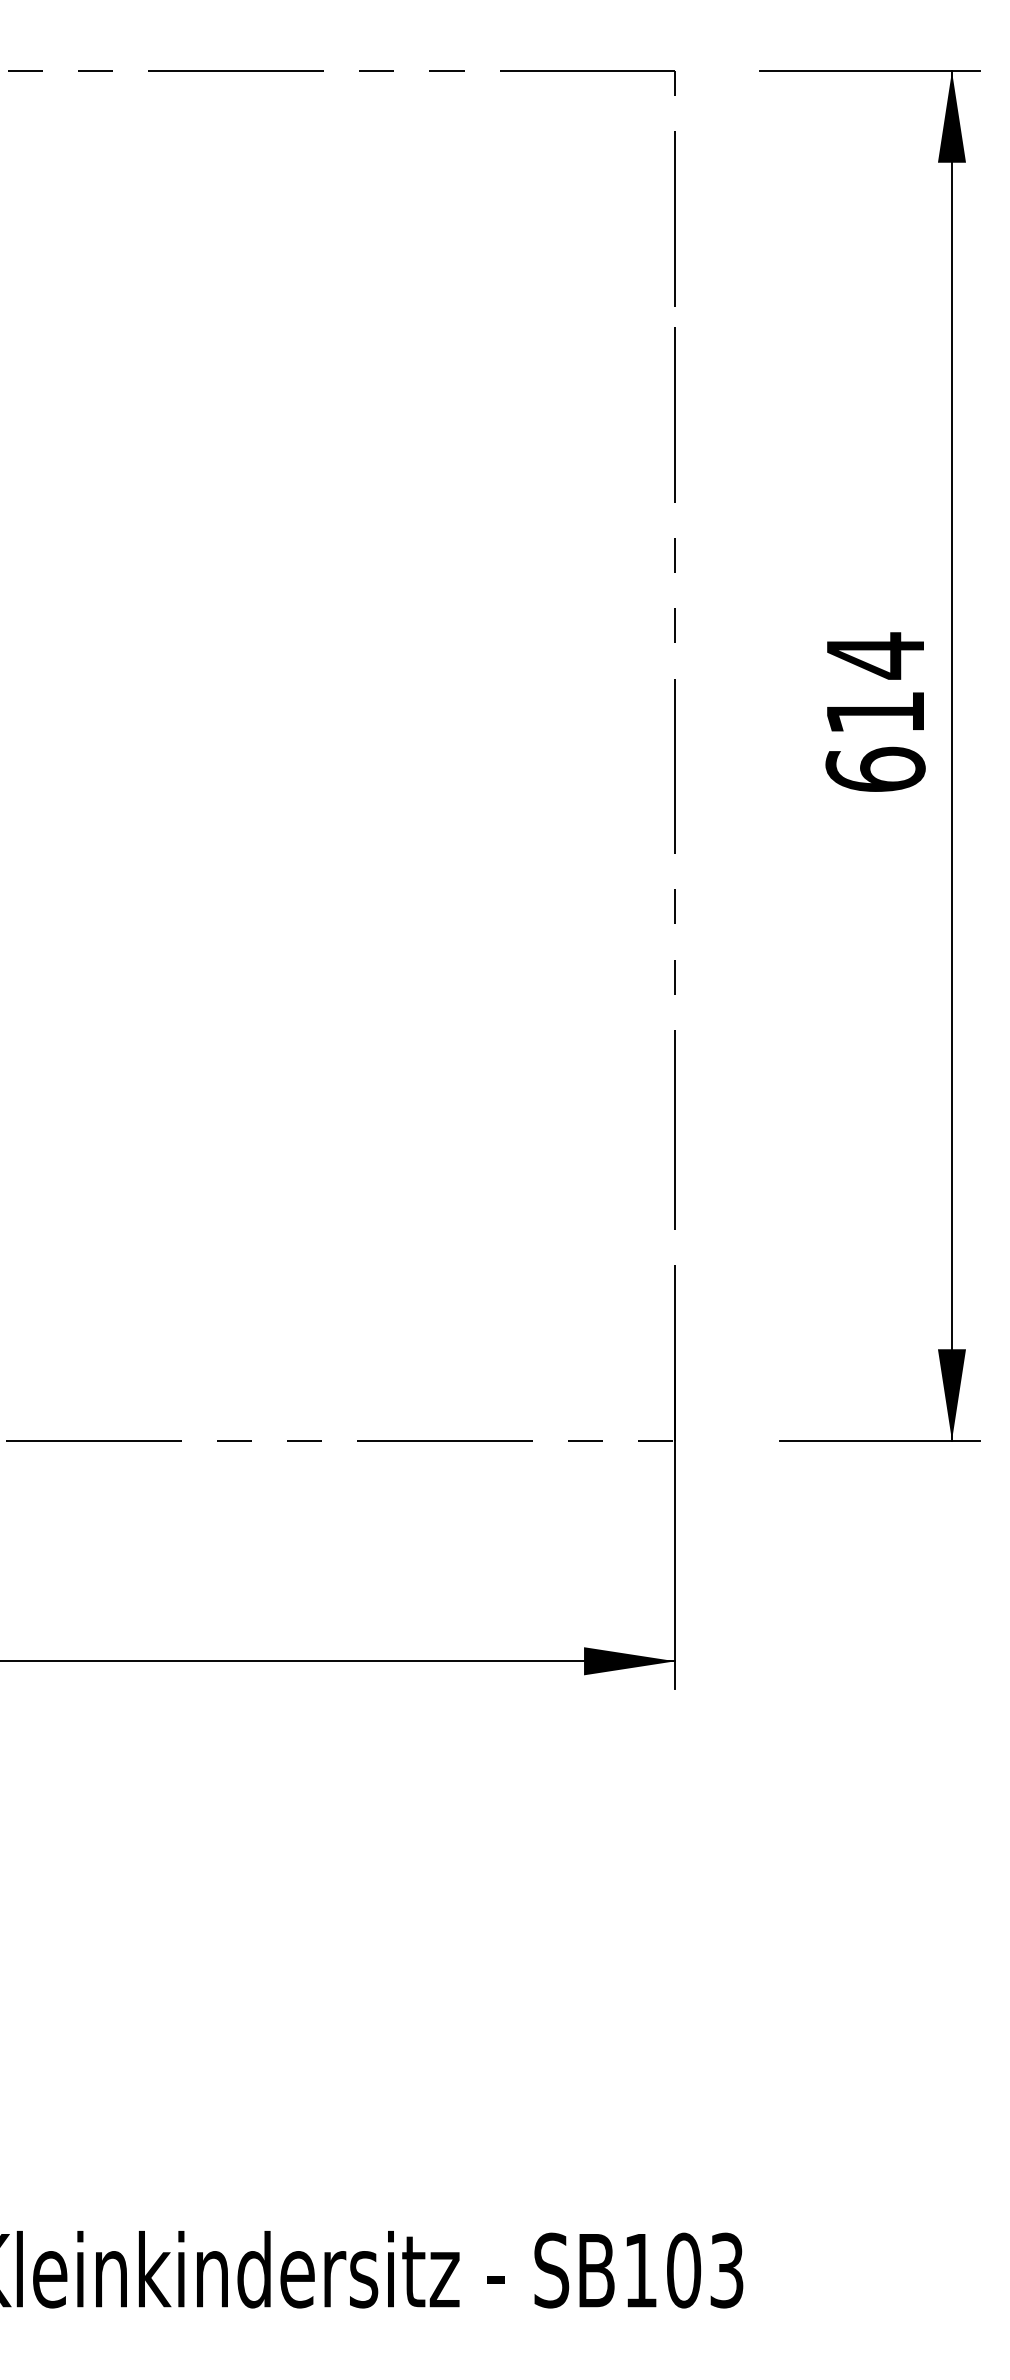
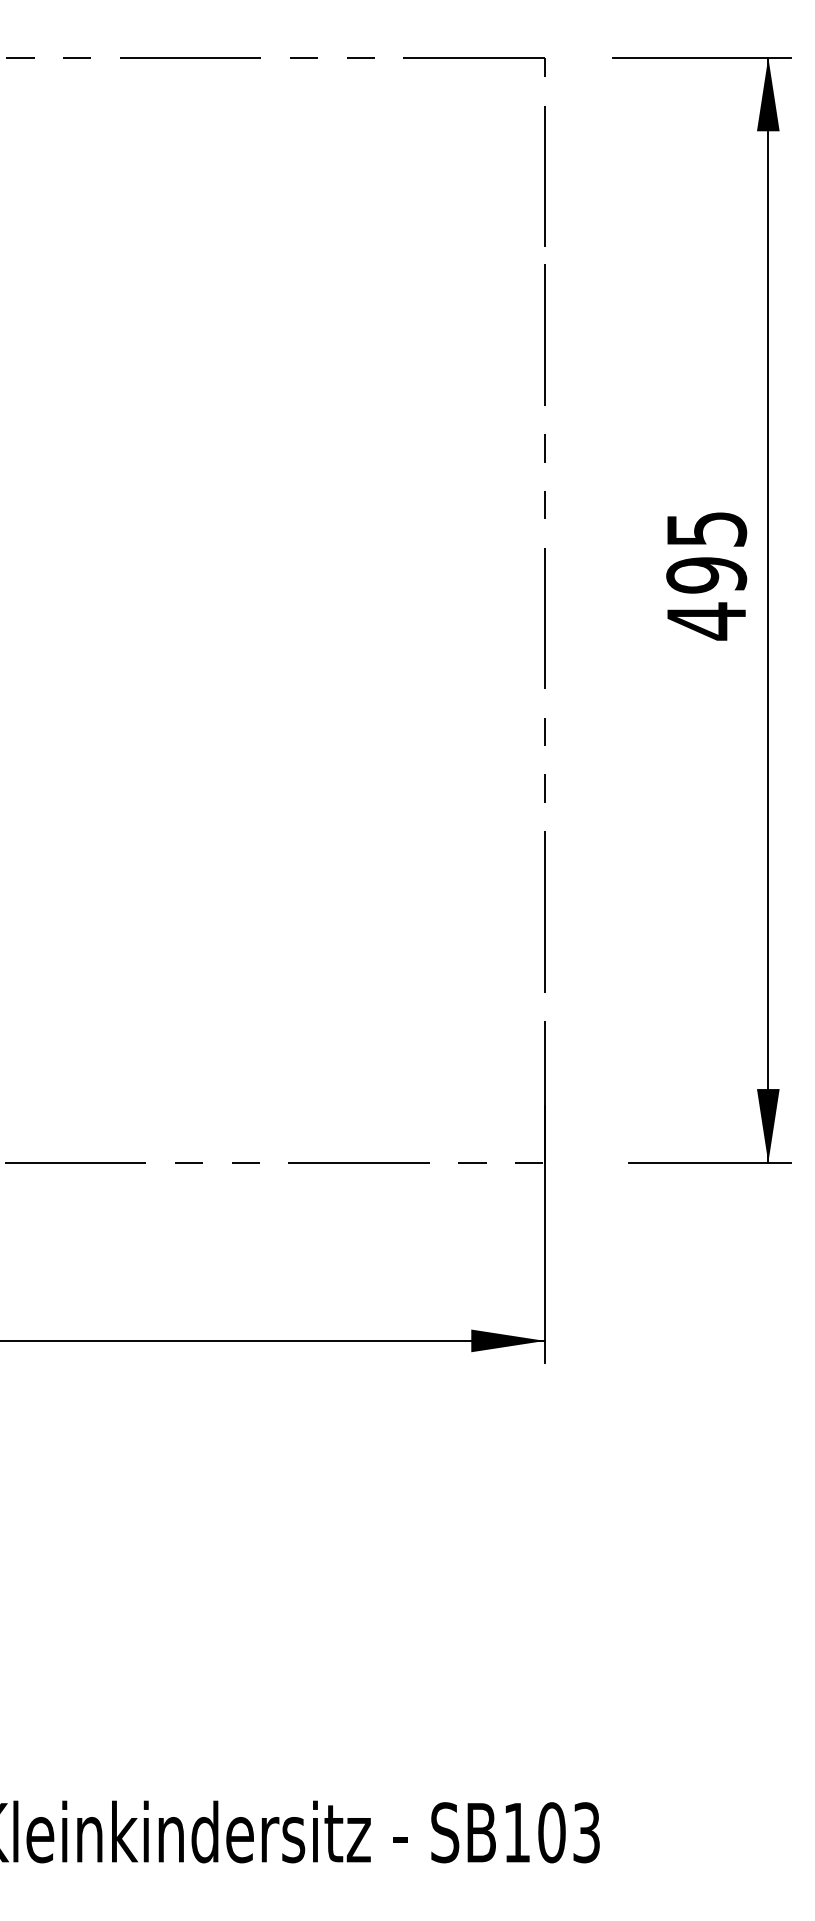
text: (875, 712) -> (706, 575), 614 -> 495

